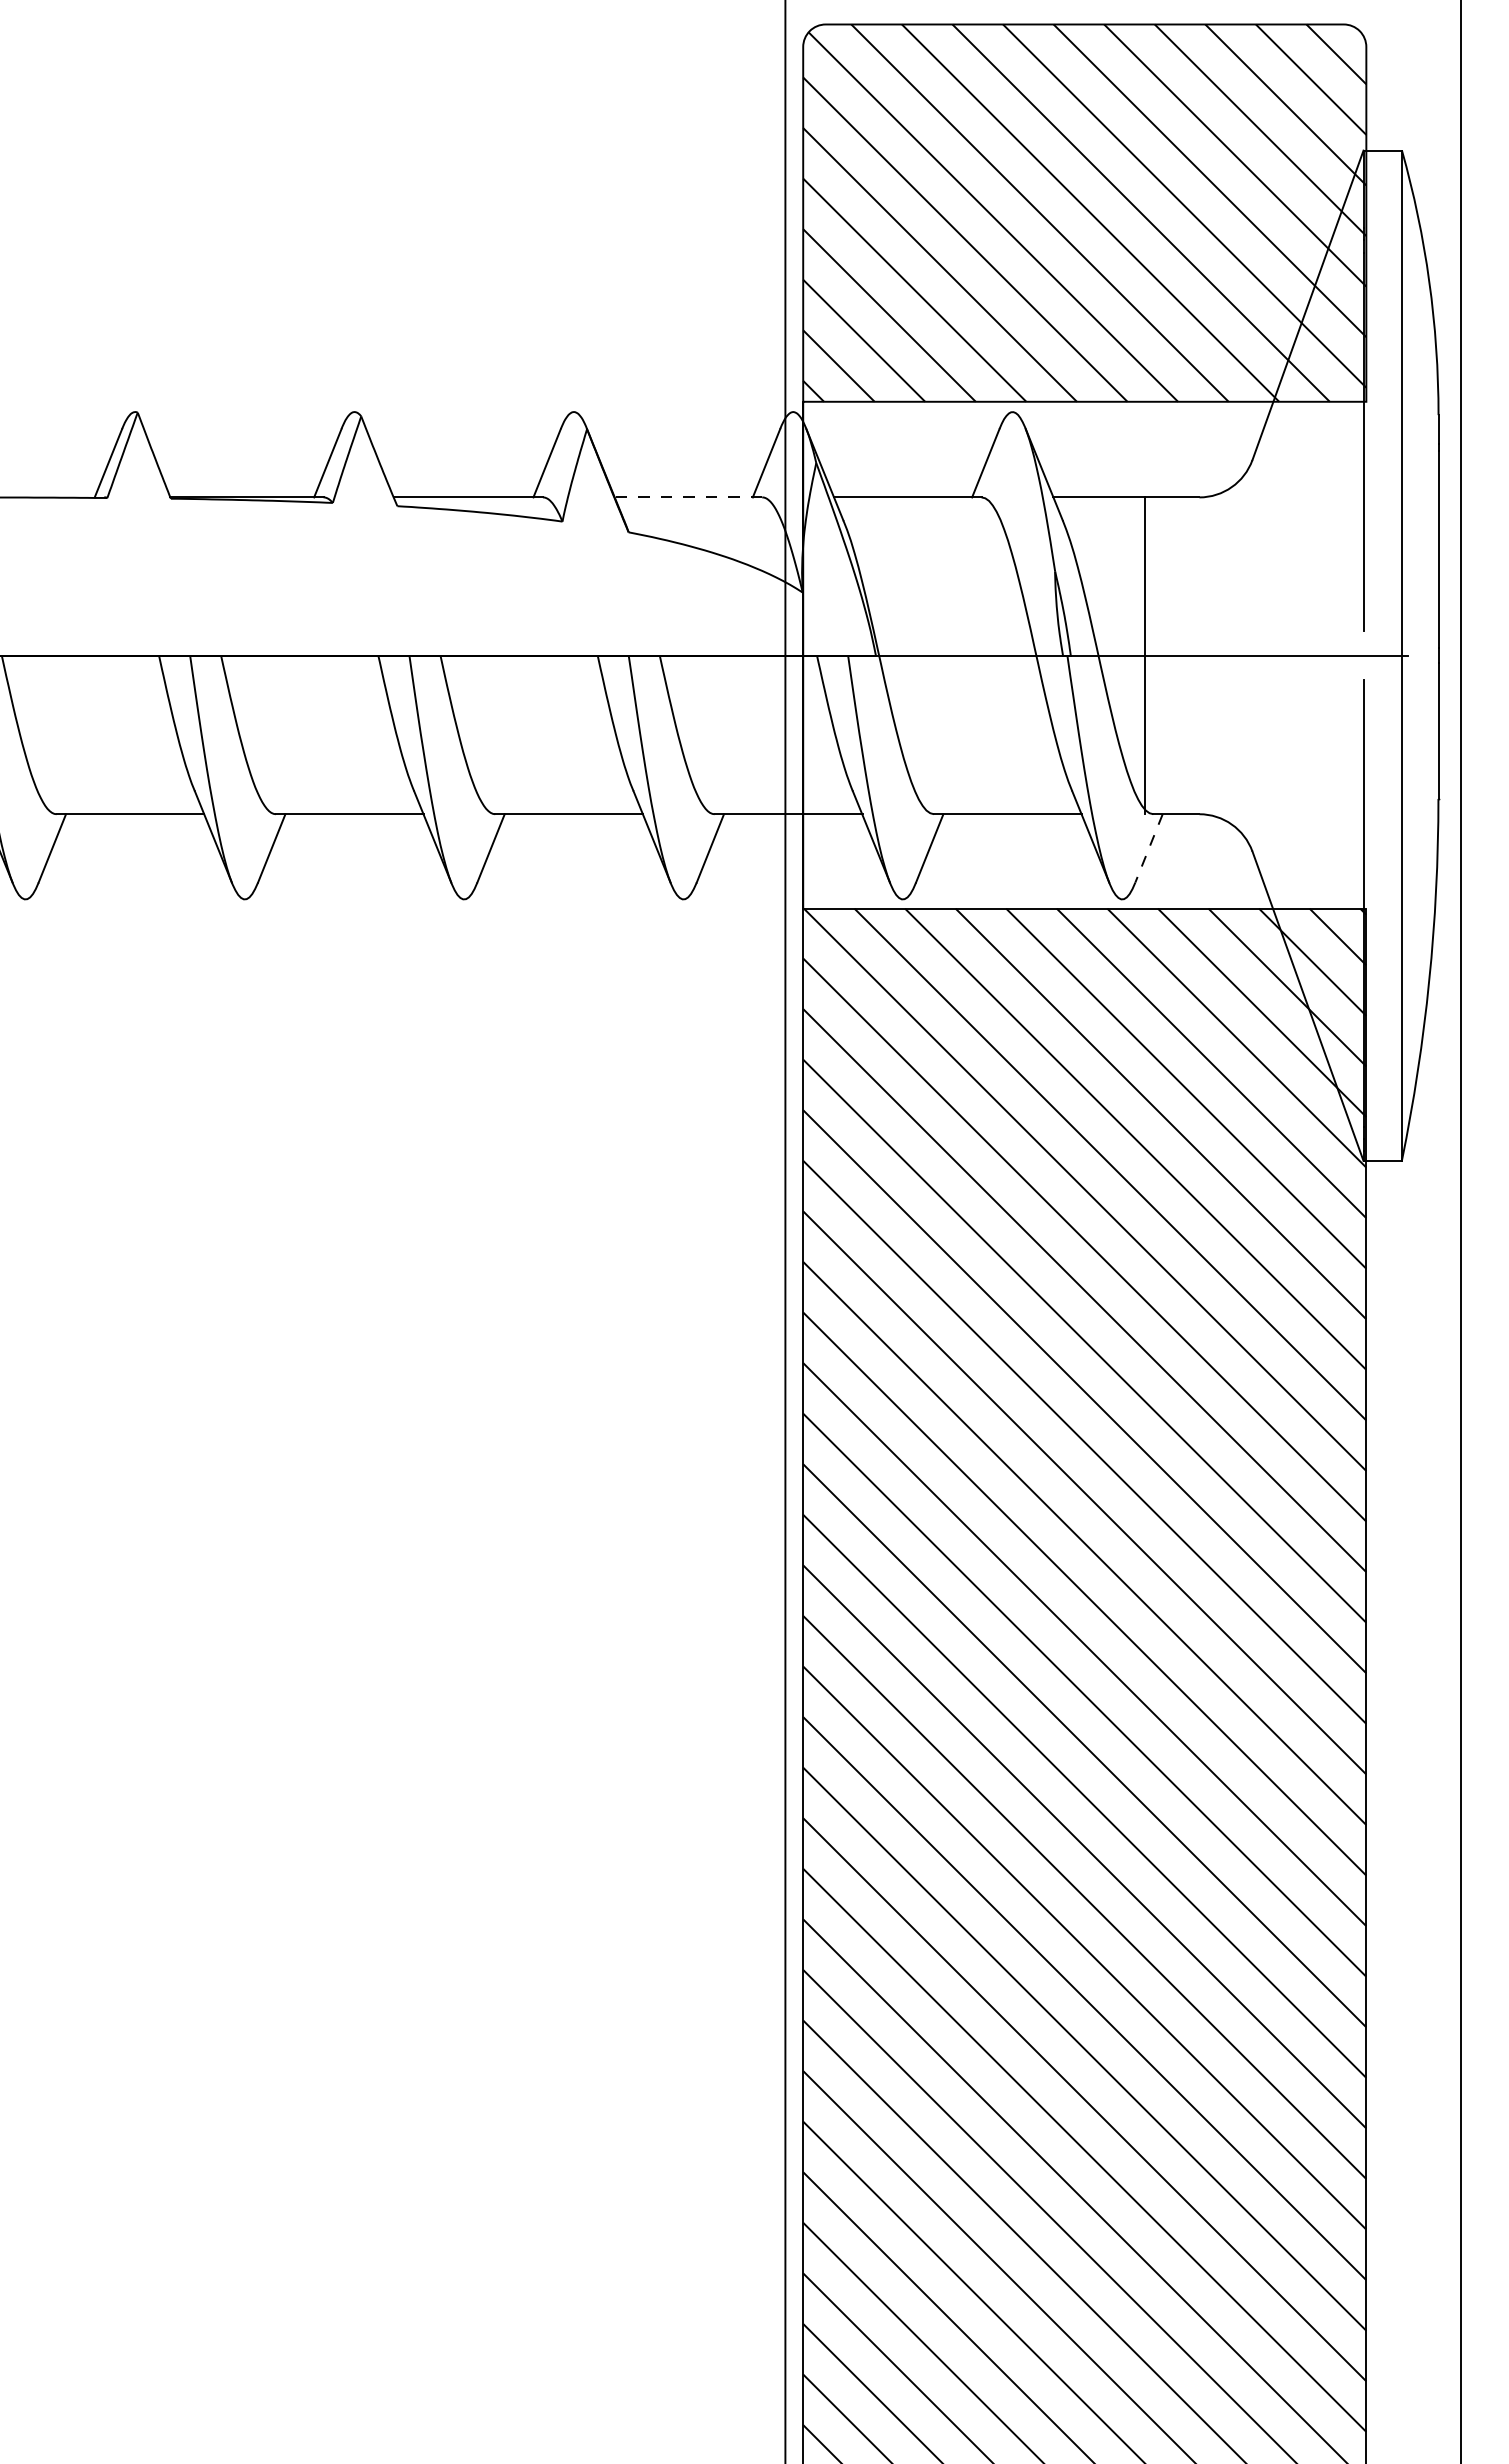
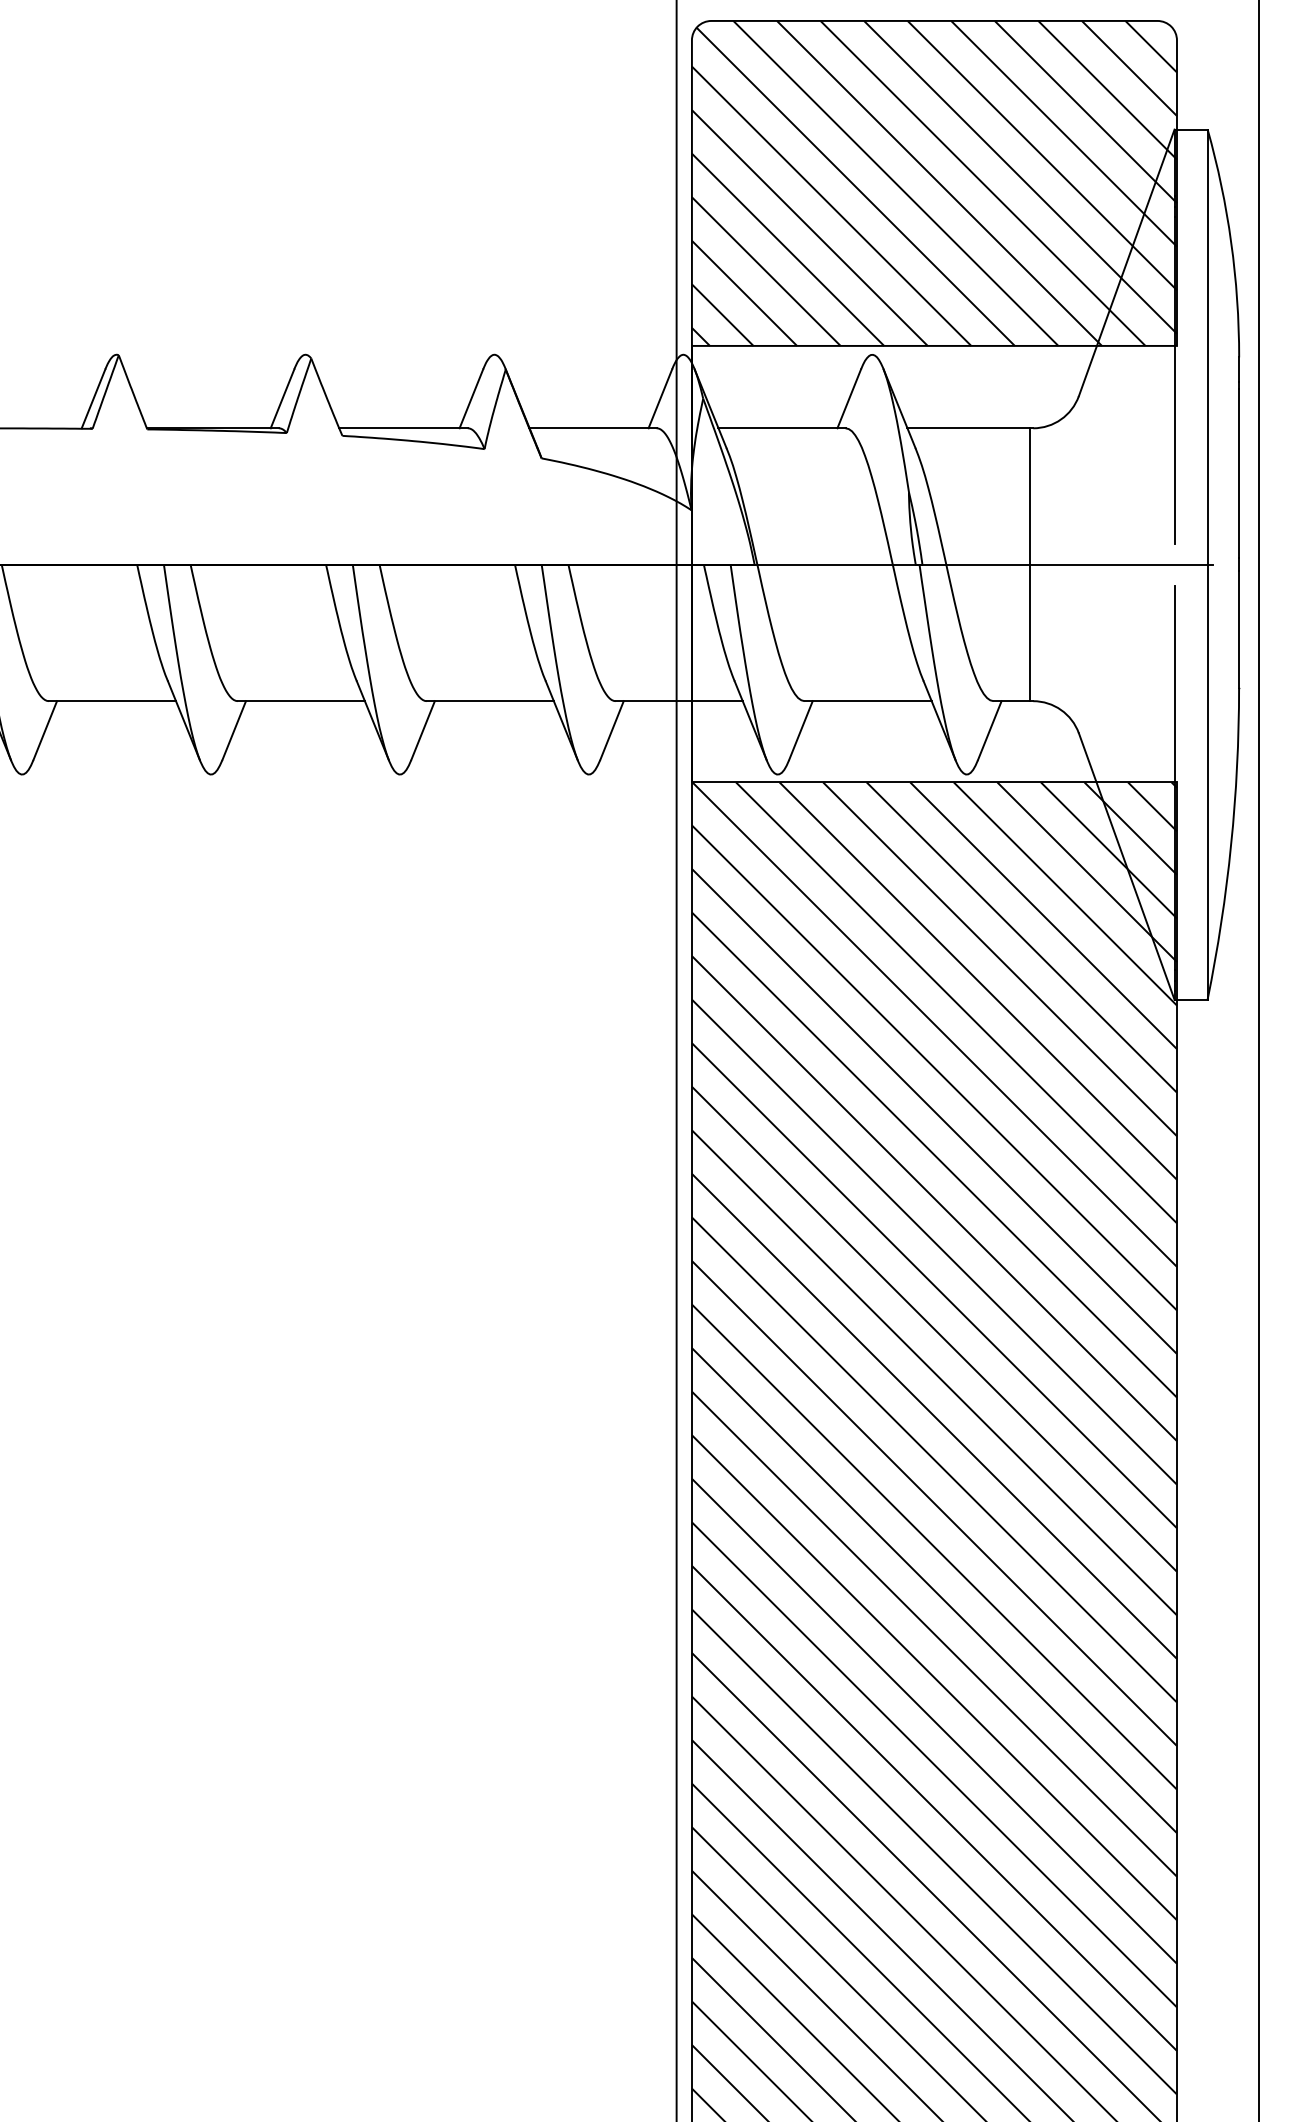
line: (688, 497) -> (593, 428), dashed -> solid
line: (1145, 655) -> (1030, 564), moved
line: (1149, 848) -> (990, 730), dashed -> solid

